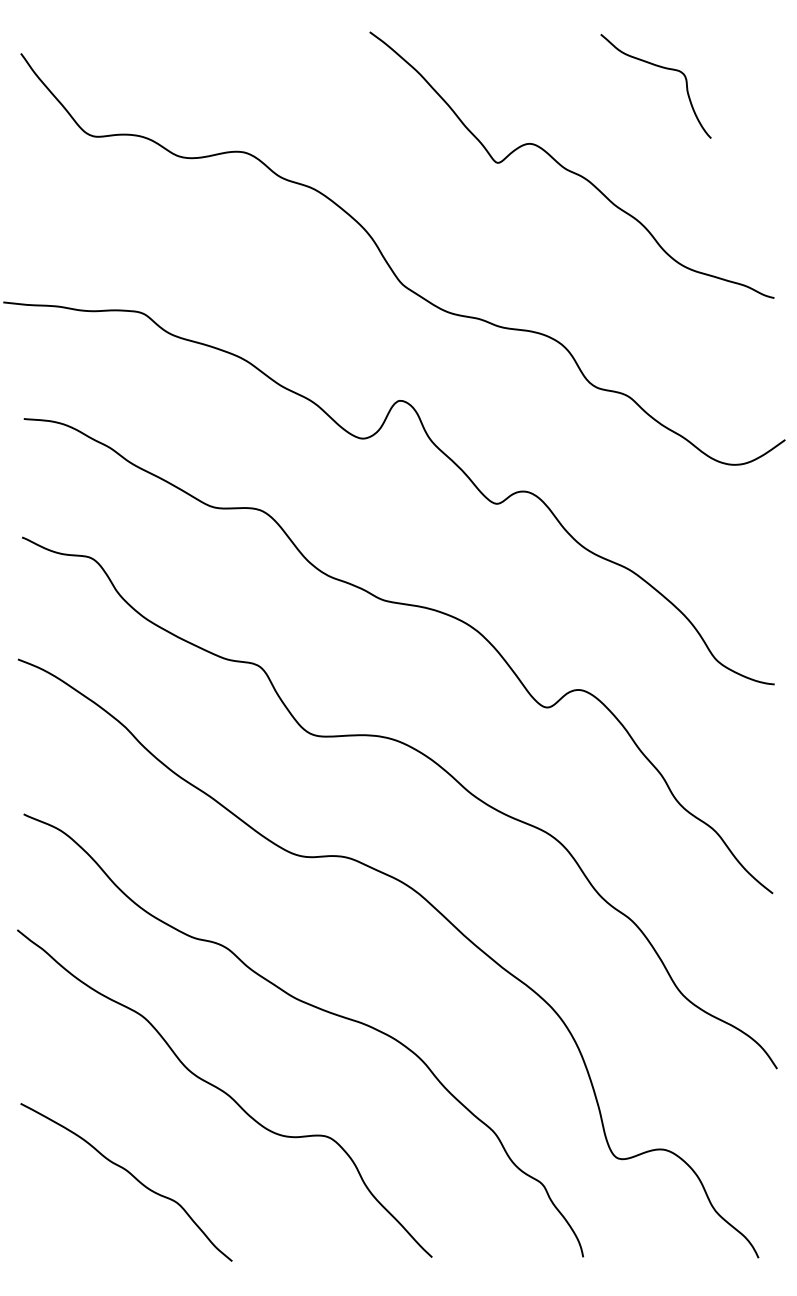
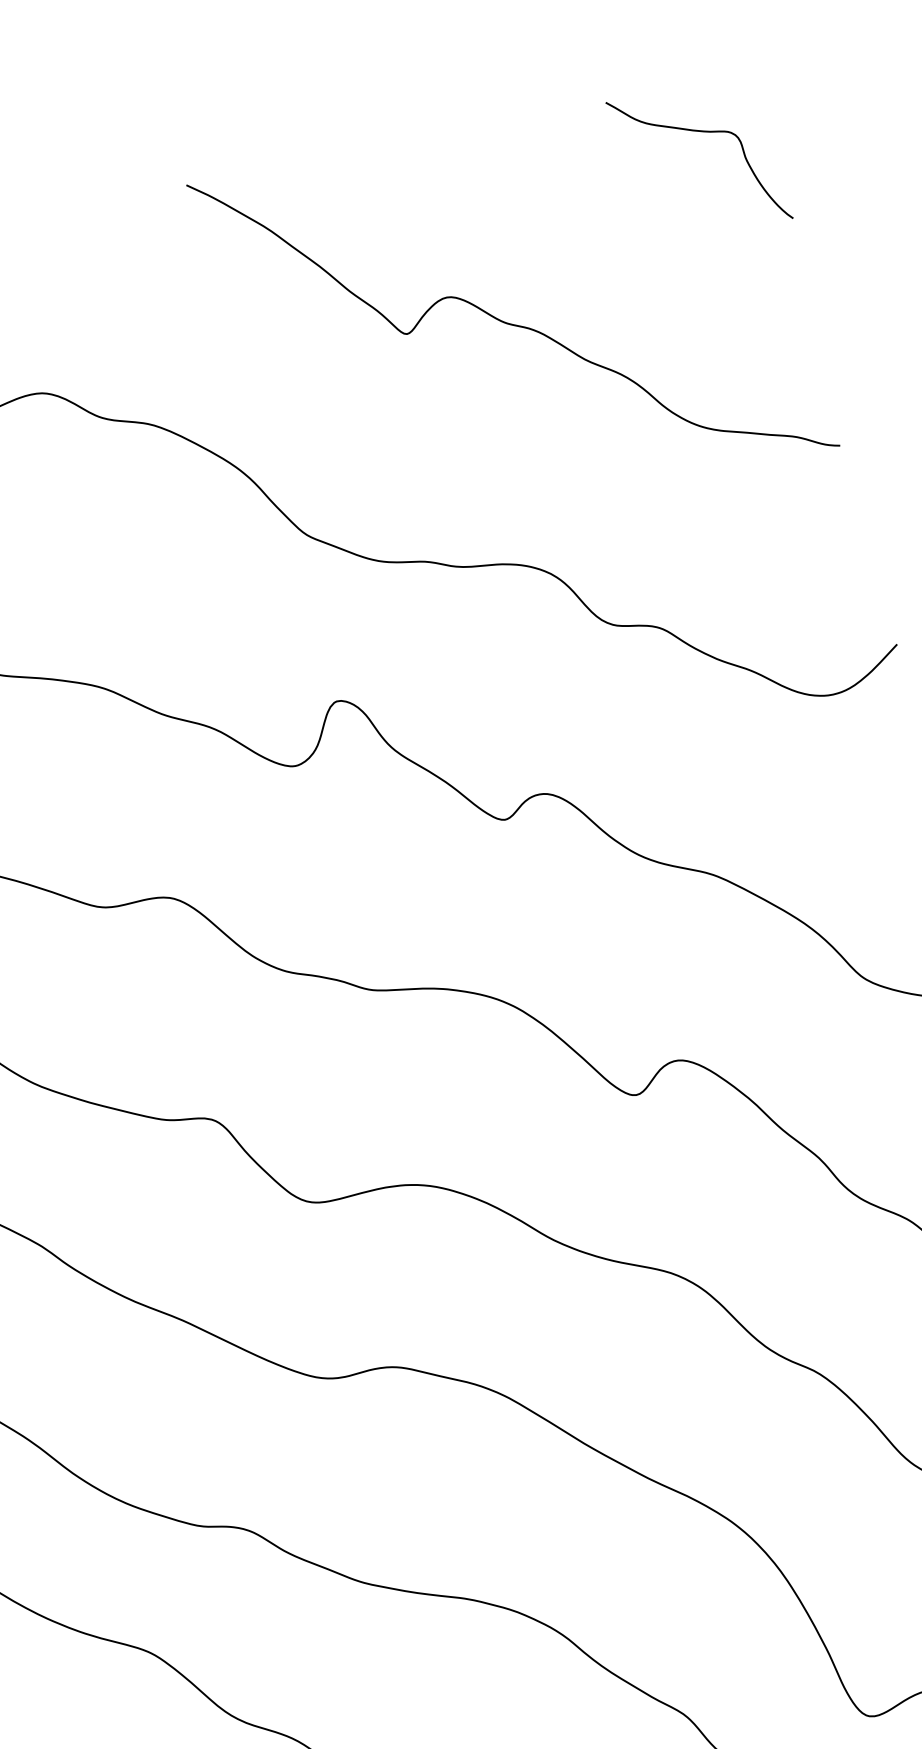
curve: (662, 68) -> (703, 133), moved

